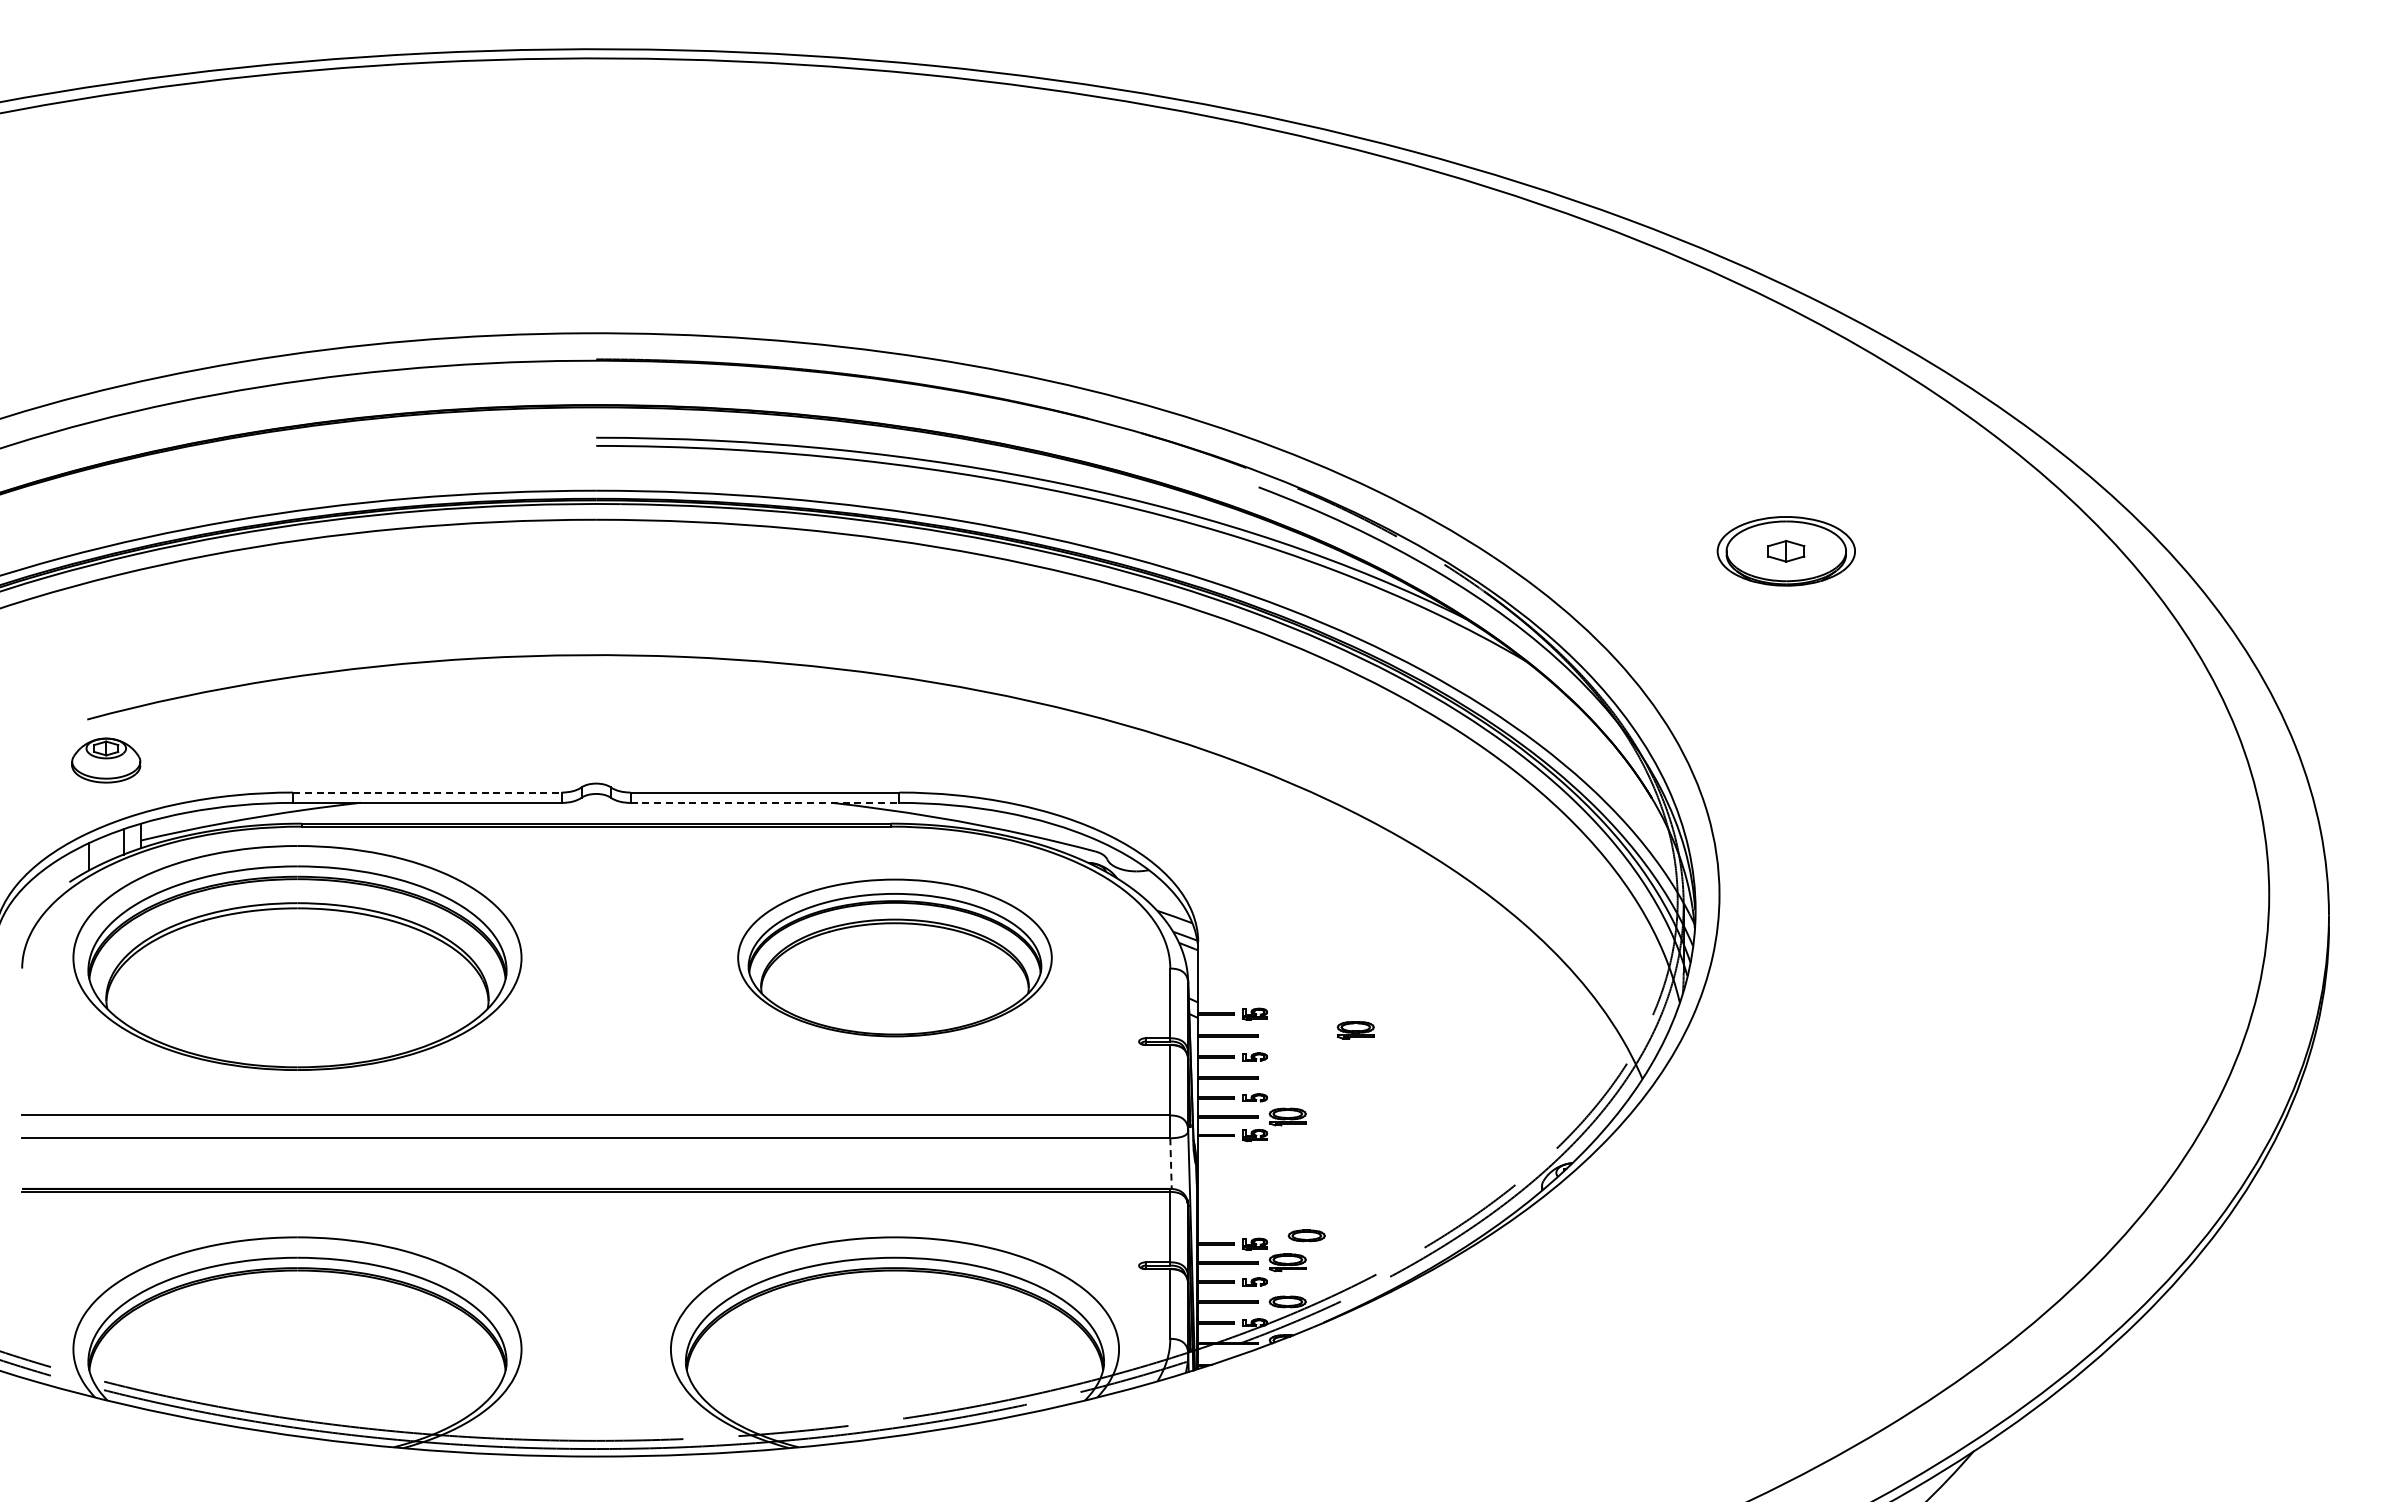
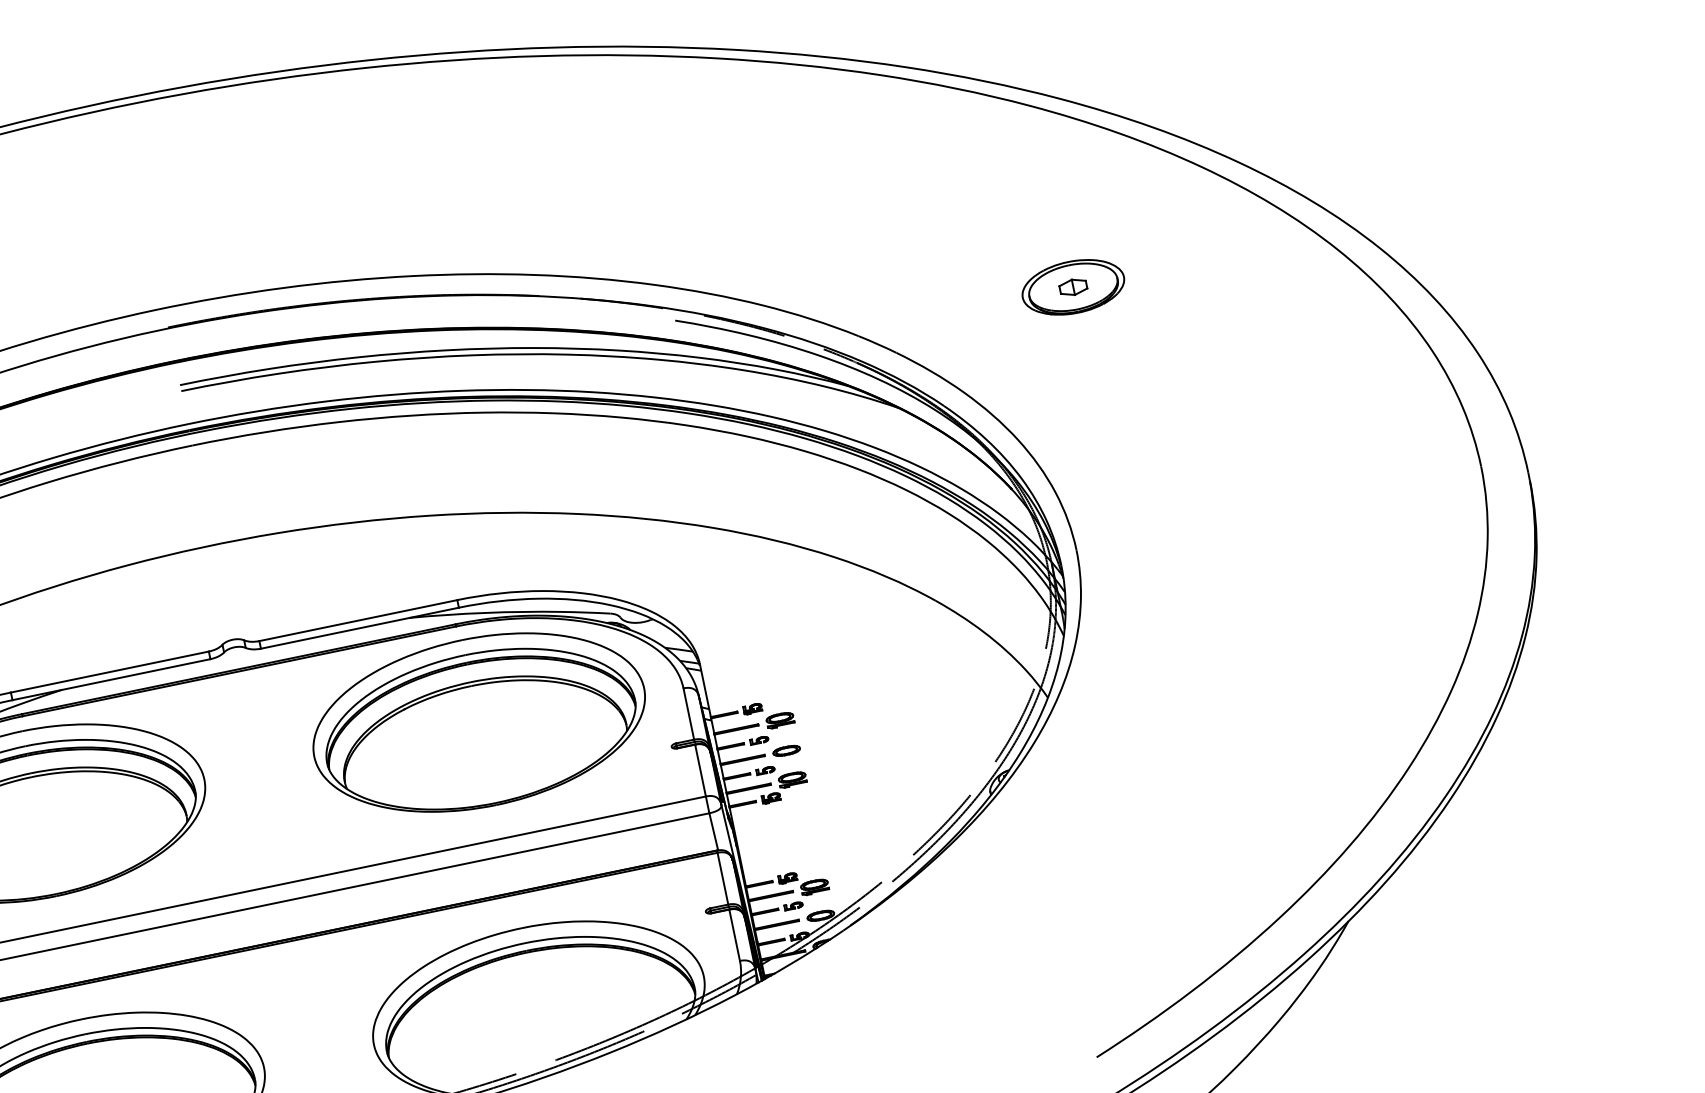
line: (427, 792) -> (109, 672), dashed -> solid
line: (765, 802) -> (360, 627), dashed -> solid
part: (894, 957) -> (478, 722), size x1.43
part: (1355, 1030) -> (780, 720), moved
line: (1171, 1164) -> (714, 832), dashed -> solid
part: (1306, 1235) -> (786, 750), moved

